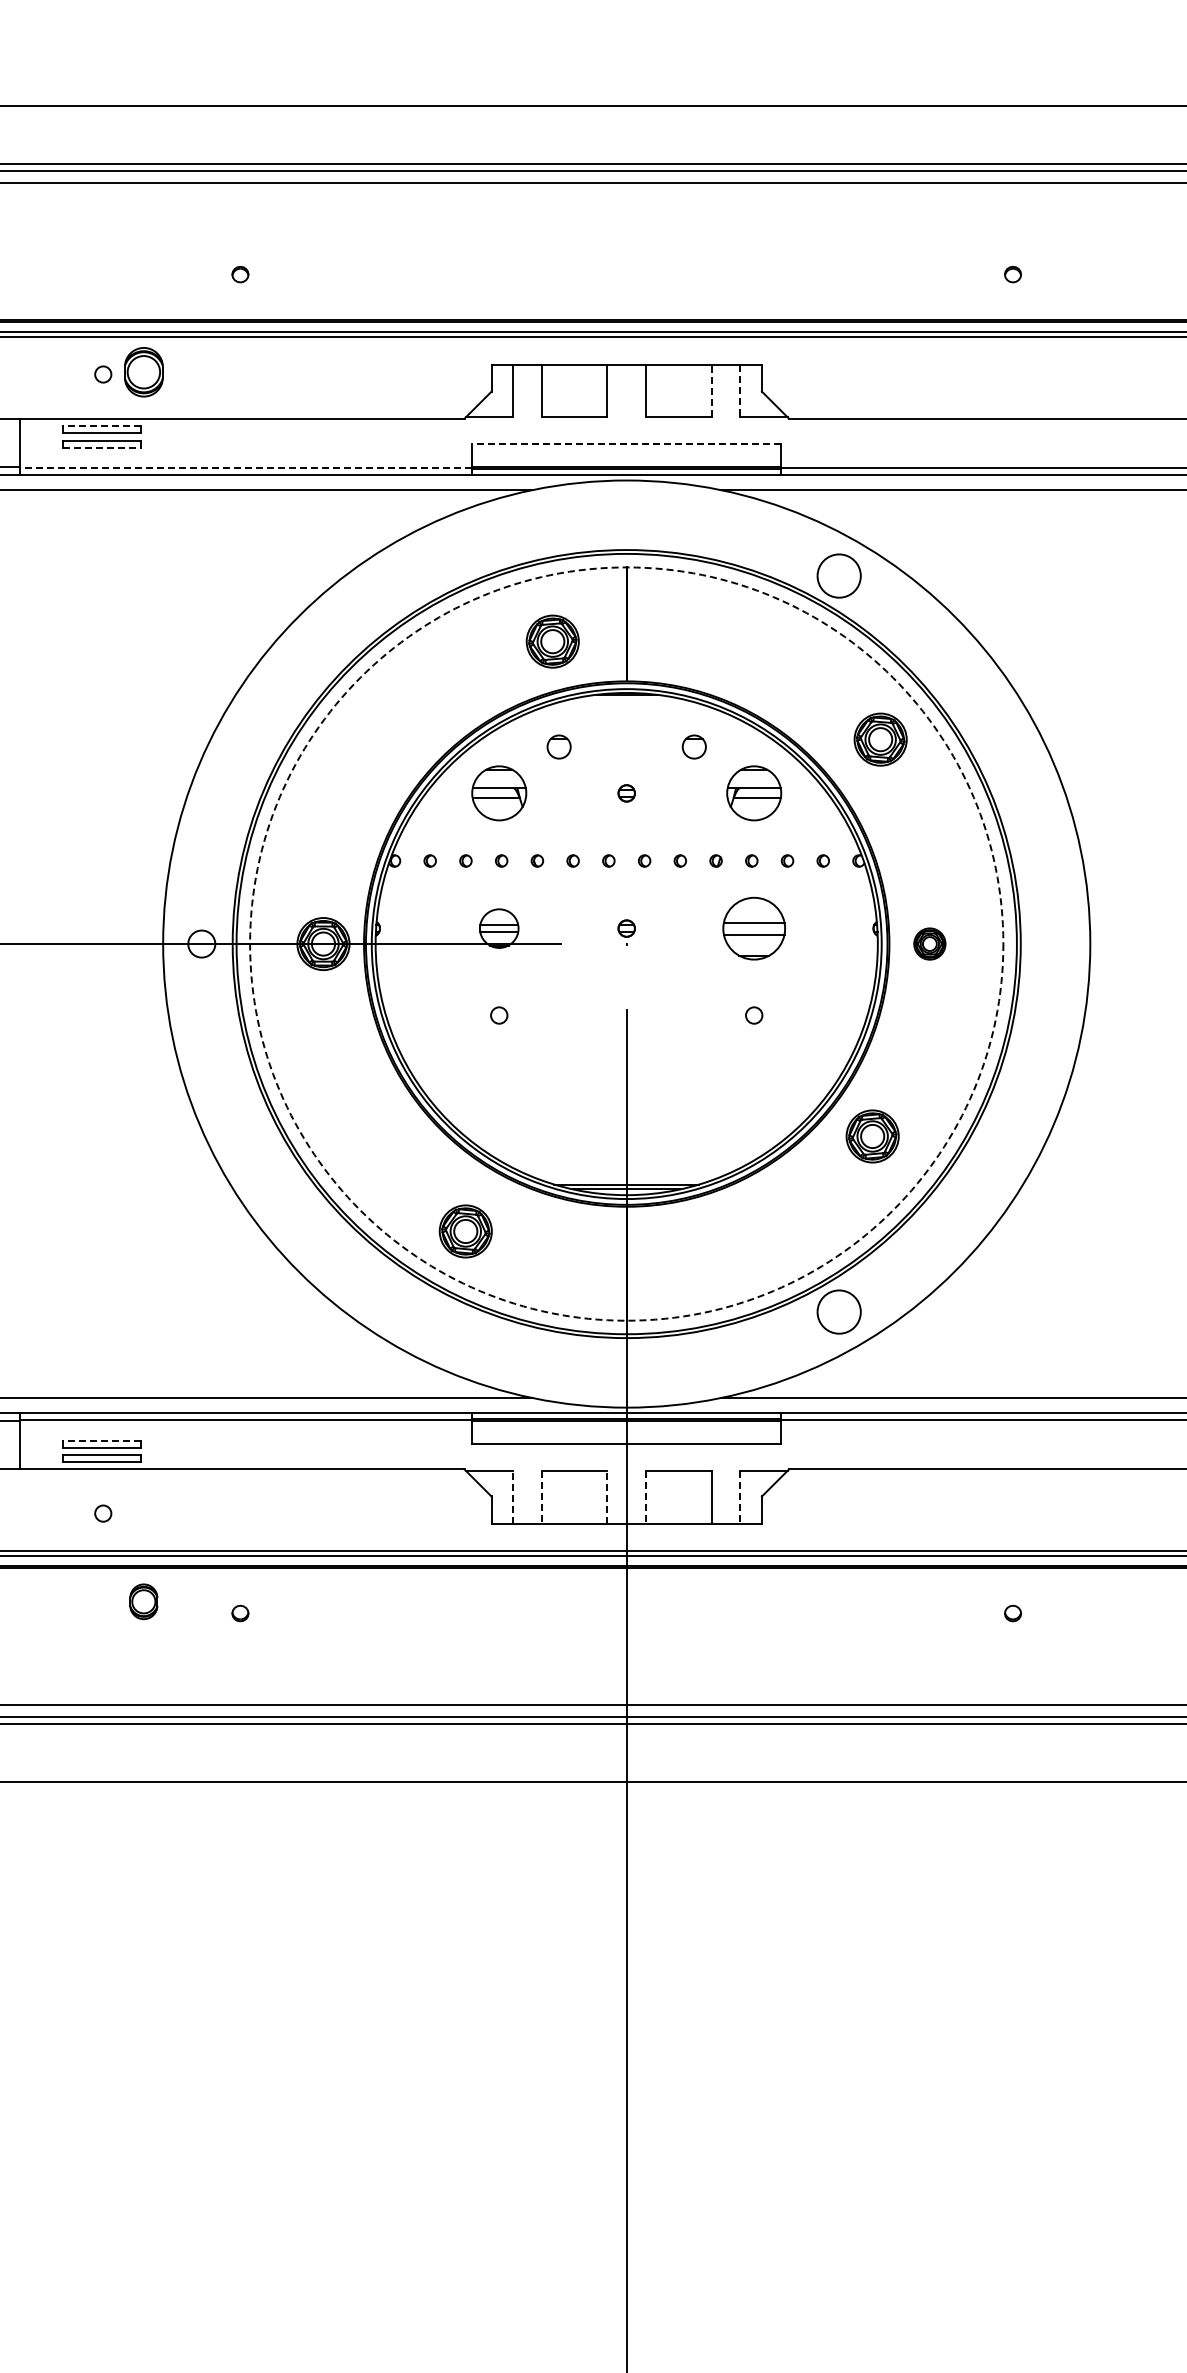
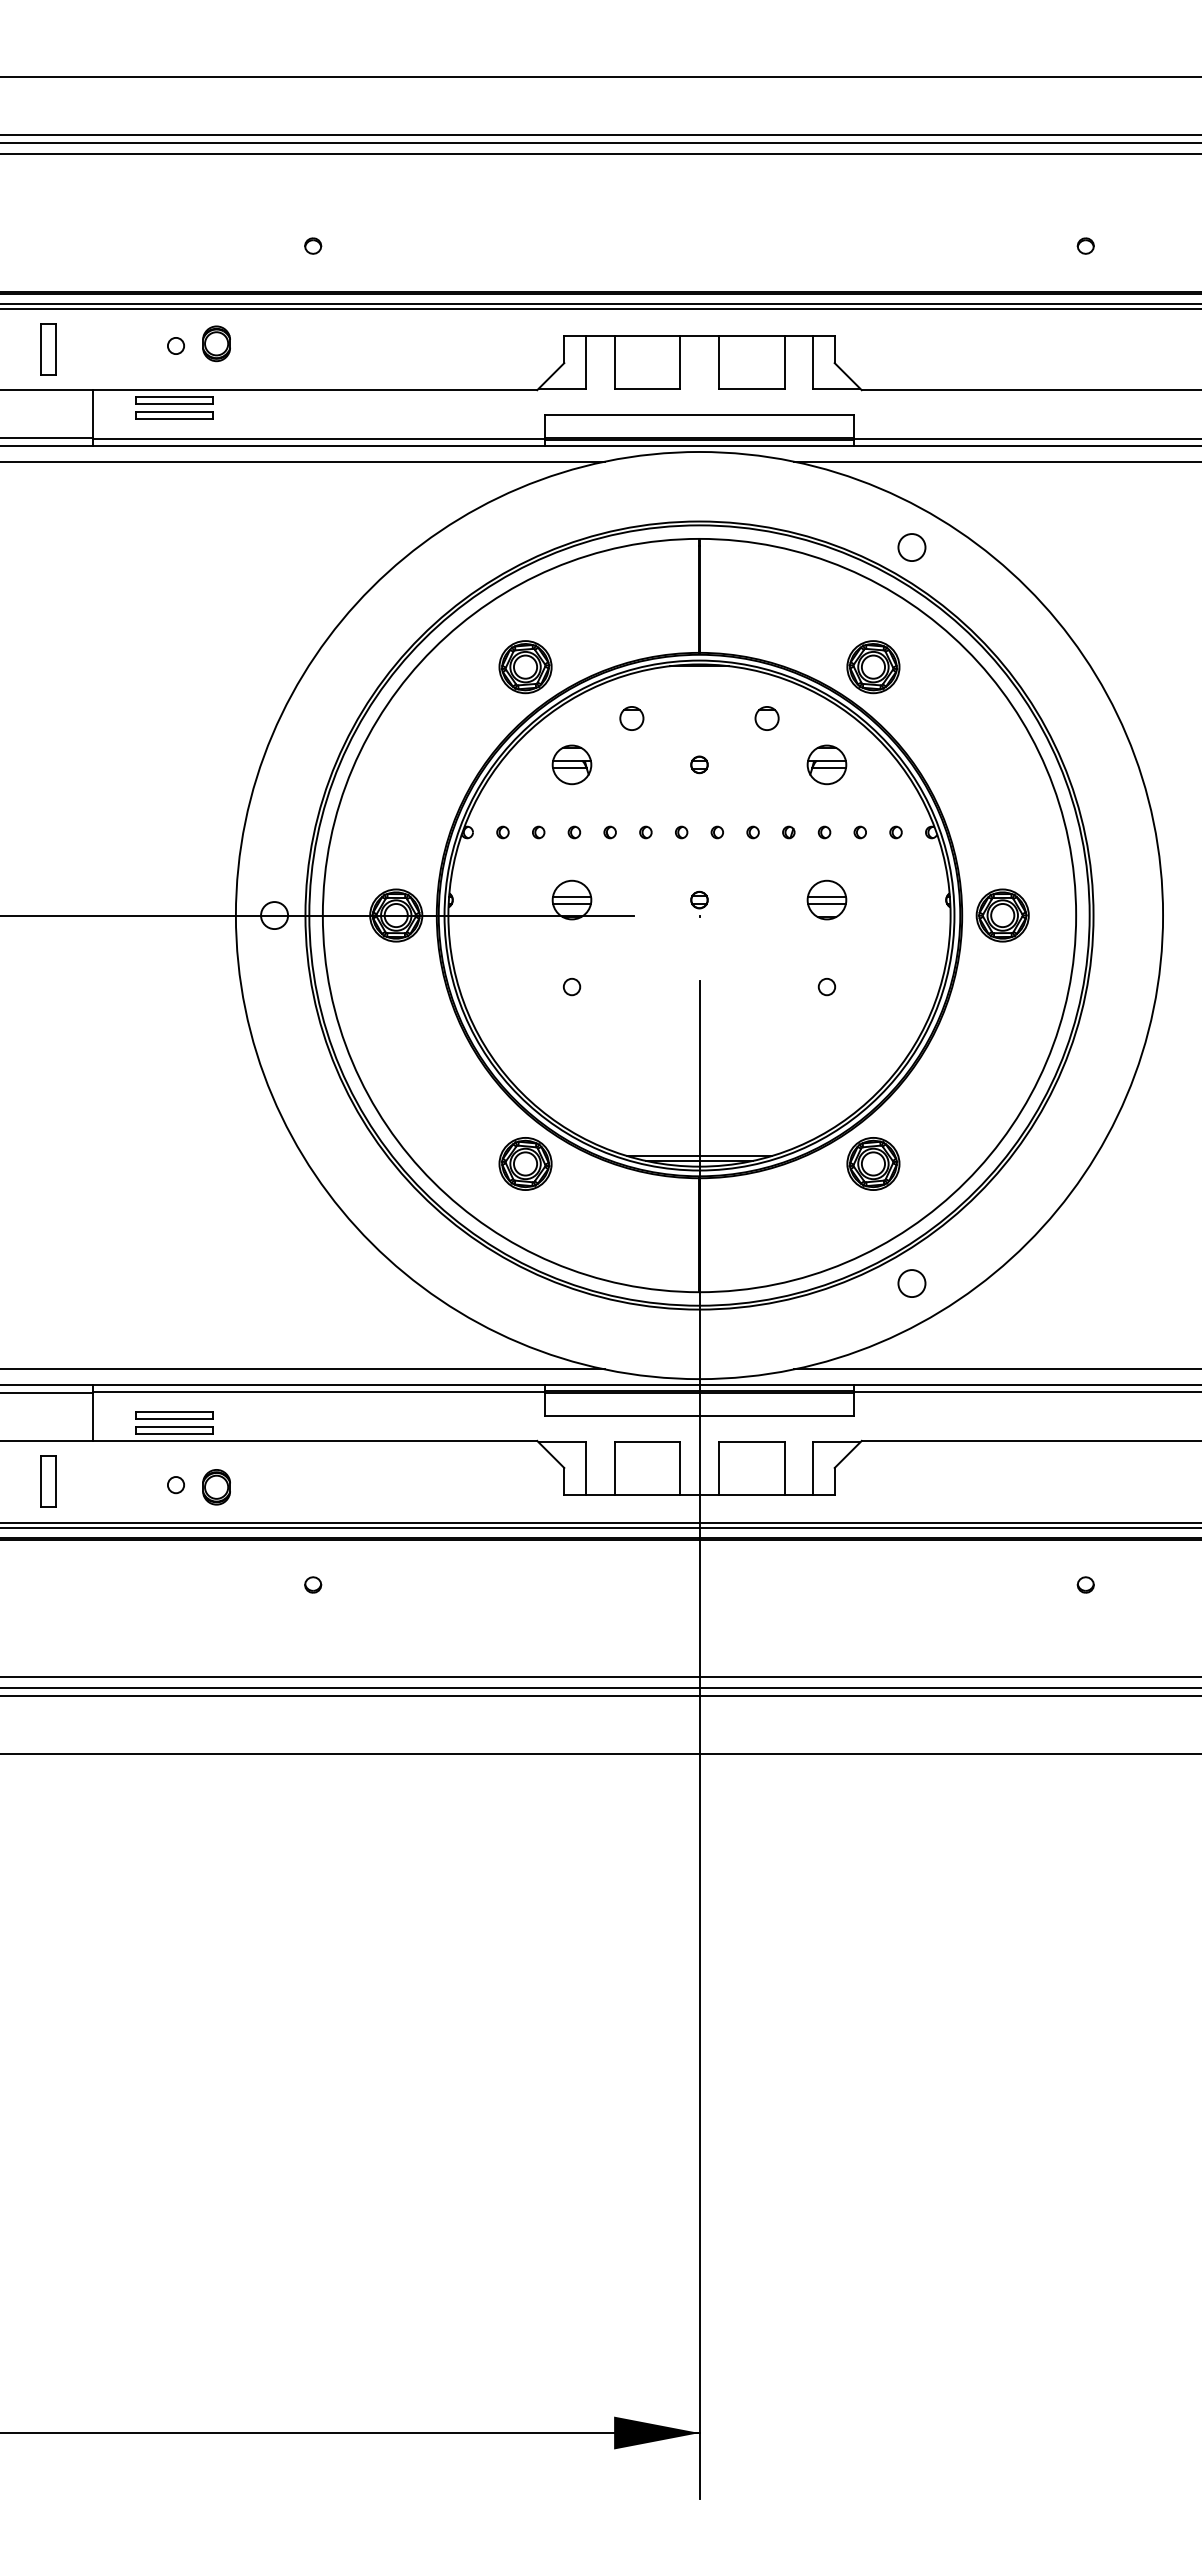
part: (143, 372) -> (216, 343), size x0.71
line: (711, 390) -> (784, 361), dashed -> solid
line: (740, 391) -> (813, 362), dashed -> solid
line: (101, 426) -> (174, 397), dashed -> solid
line: (626, 444) -> (699, 415), dashed -> solid
line: (101, 448) -> (174, 419), dashed -> solid
line: (245, 468) -> (318, 439), dashed -> solid
circle: (838, 576) -> (911, 547), size x0.62
part: (552, 642) -> (525, 667), moved
part: (880, 740) -> (873, 667), moved
part: (498, 793) -> (571, 764), size x0.71
part: (753, 793) -> (826, 764), size x0.71
part: (753, 928) -> (826, 899), size x0.62
circle: (626, 944) -> (699, 915), dashed -> solid
part: (929, 944) -> (1002, 915), size x1.67
part: (872, 1136) -> (873, 1163), moved
part: (465, 1231) -> (525, 1163), moved
circle: (838, 1312) -> (911, 1283), size x0.62
line: (101, 1441) -> (174, 1412), dashed -> solid
line: (512, 1497) -> (585, 1468), dashed -> solid
line: (607, 1497) -> (680, 1468), dashed -> solid
line: (541, 1498) -> (614, 1469), dashed -> solid
line: (645, 1498) -> (718, 1469), dashed -> solid
line: (740, 1498) -> (813, 1469), dashed -> solid
part: (143, 1602) -> (216, 1487), moved

